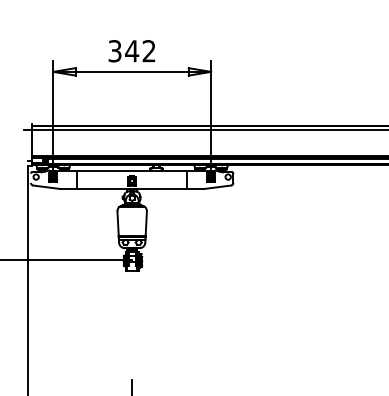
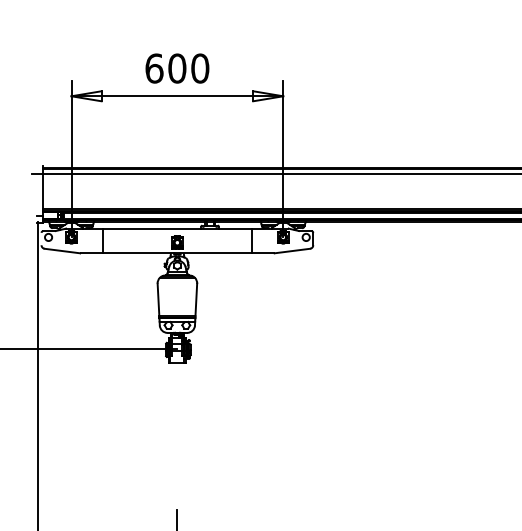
text: (131, 51) -> (176, 68), 342 -> 600

